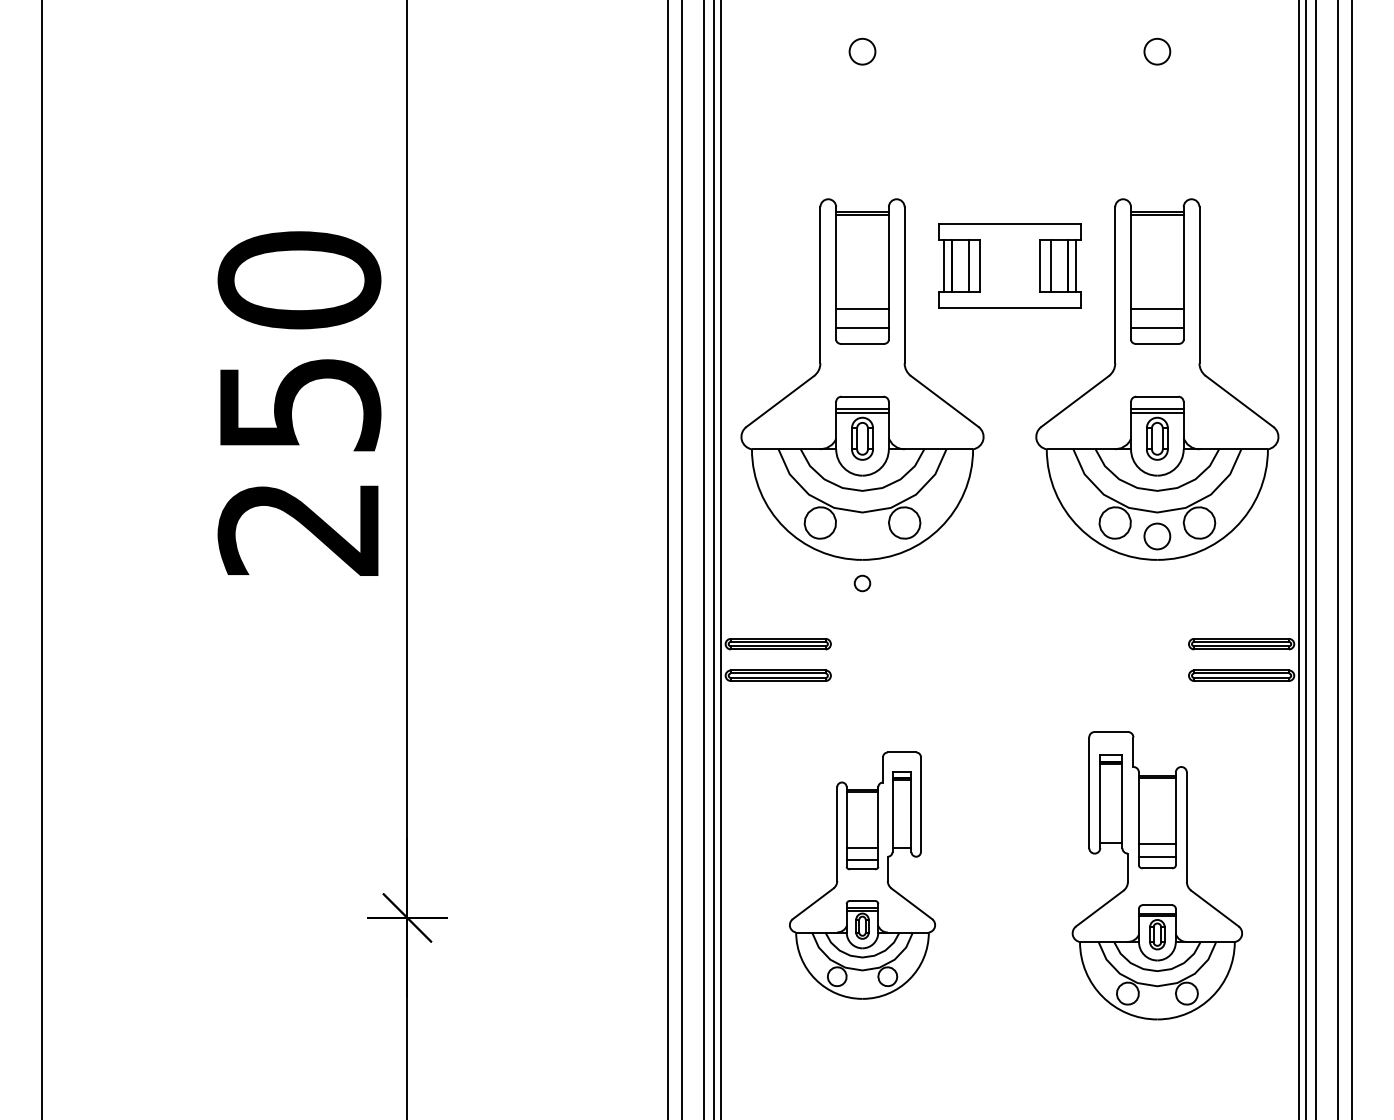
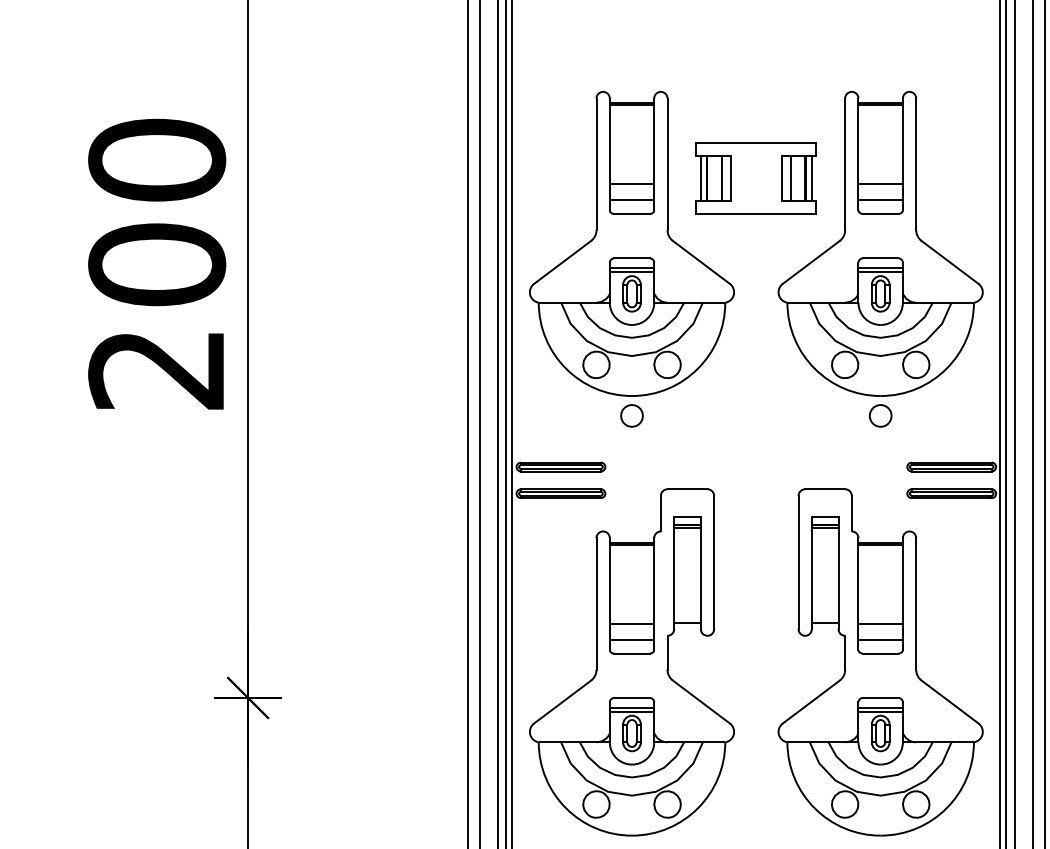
part: (1009, 265) -> (755, 178), moved
text: (299, 404) -> (157, 264), 250 -> 200
circle: (1157, 536) -> (880, 415), moved
circle: (862, 583) -> (631, 415), size x1.67
part: (862, 875) -> (631, 662), size x1.67
part: (1157, 875) -> (880, 662), size x1.43

